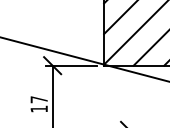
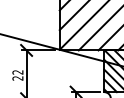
text: (38, 104) -> (17, 75), 17 -> 22

